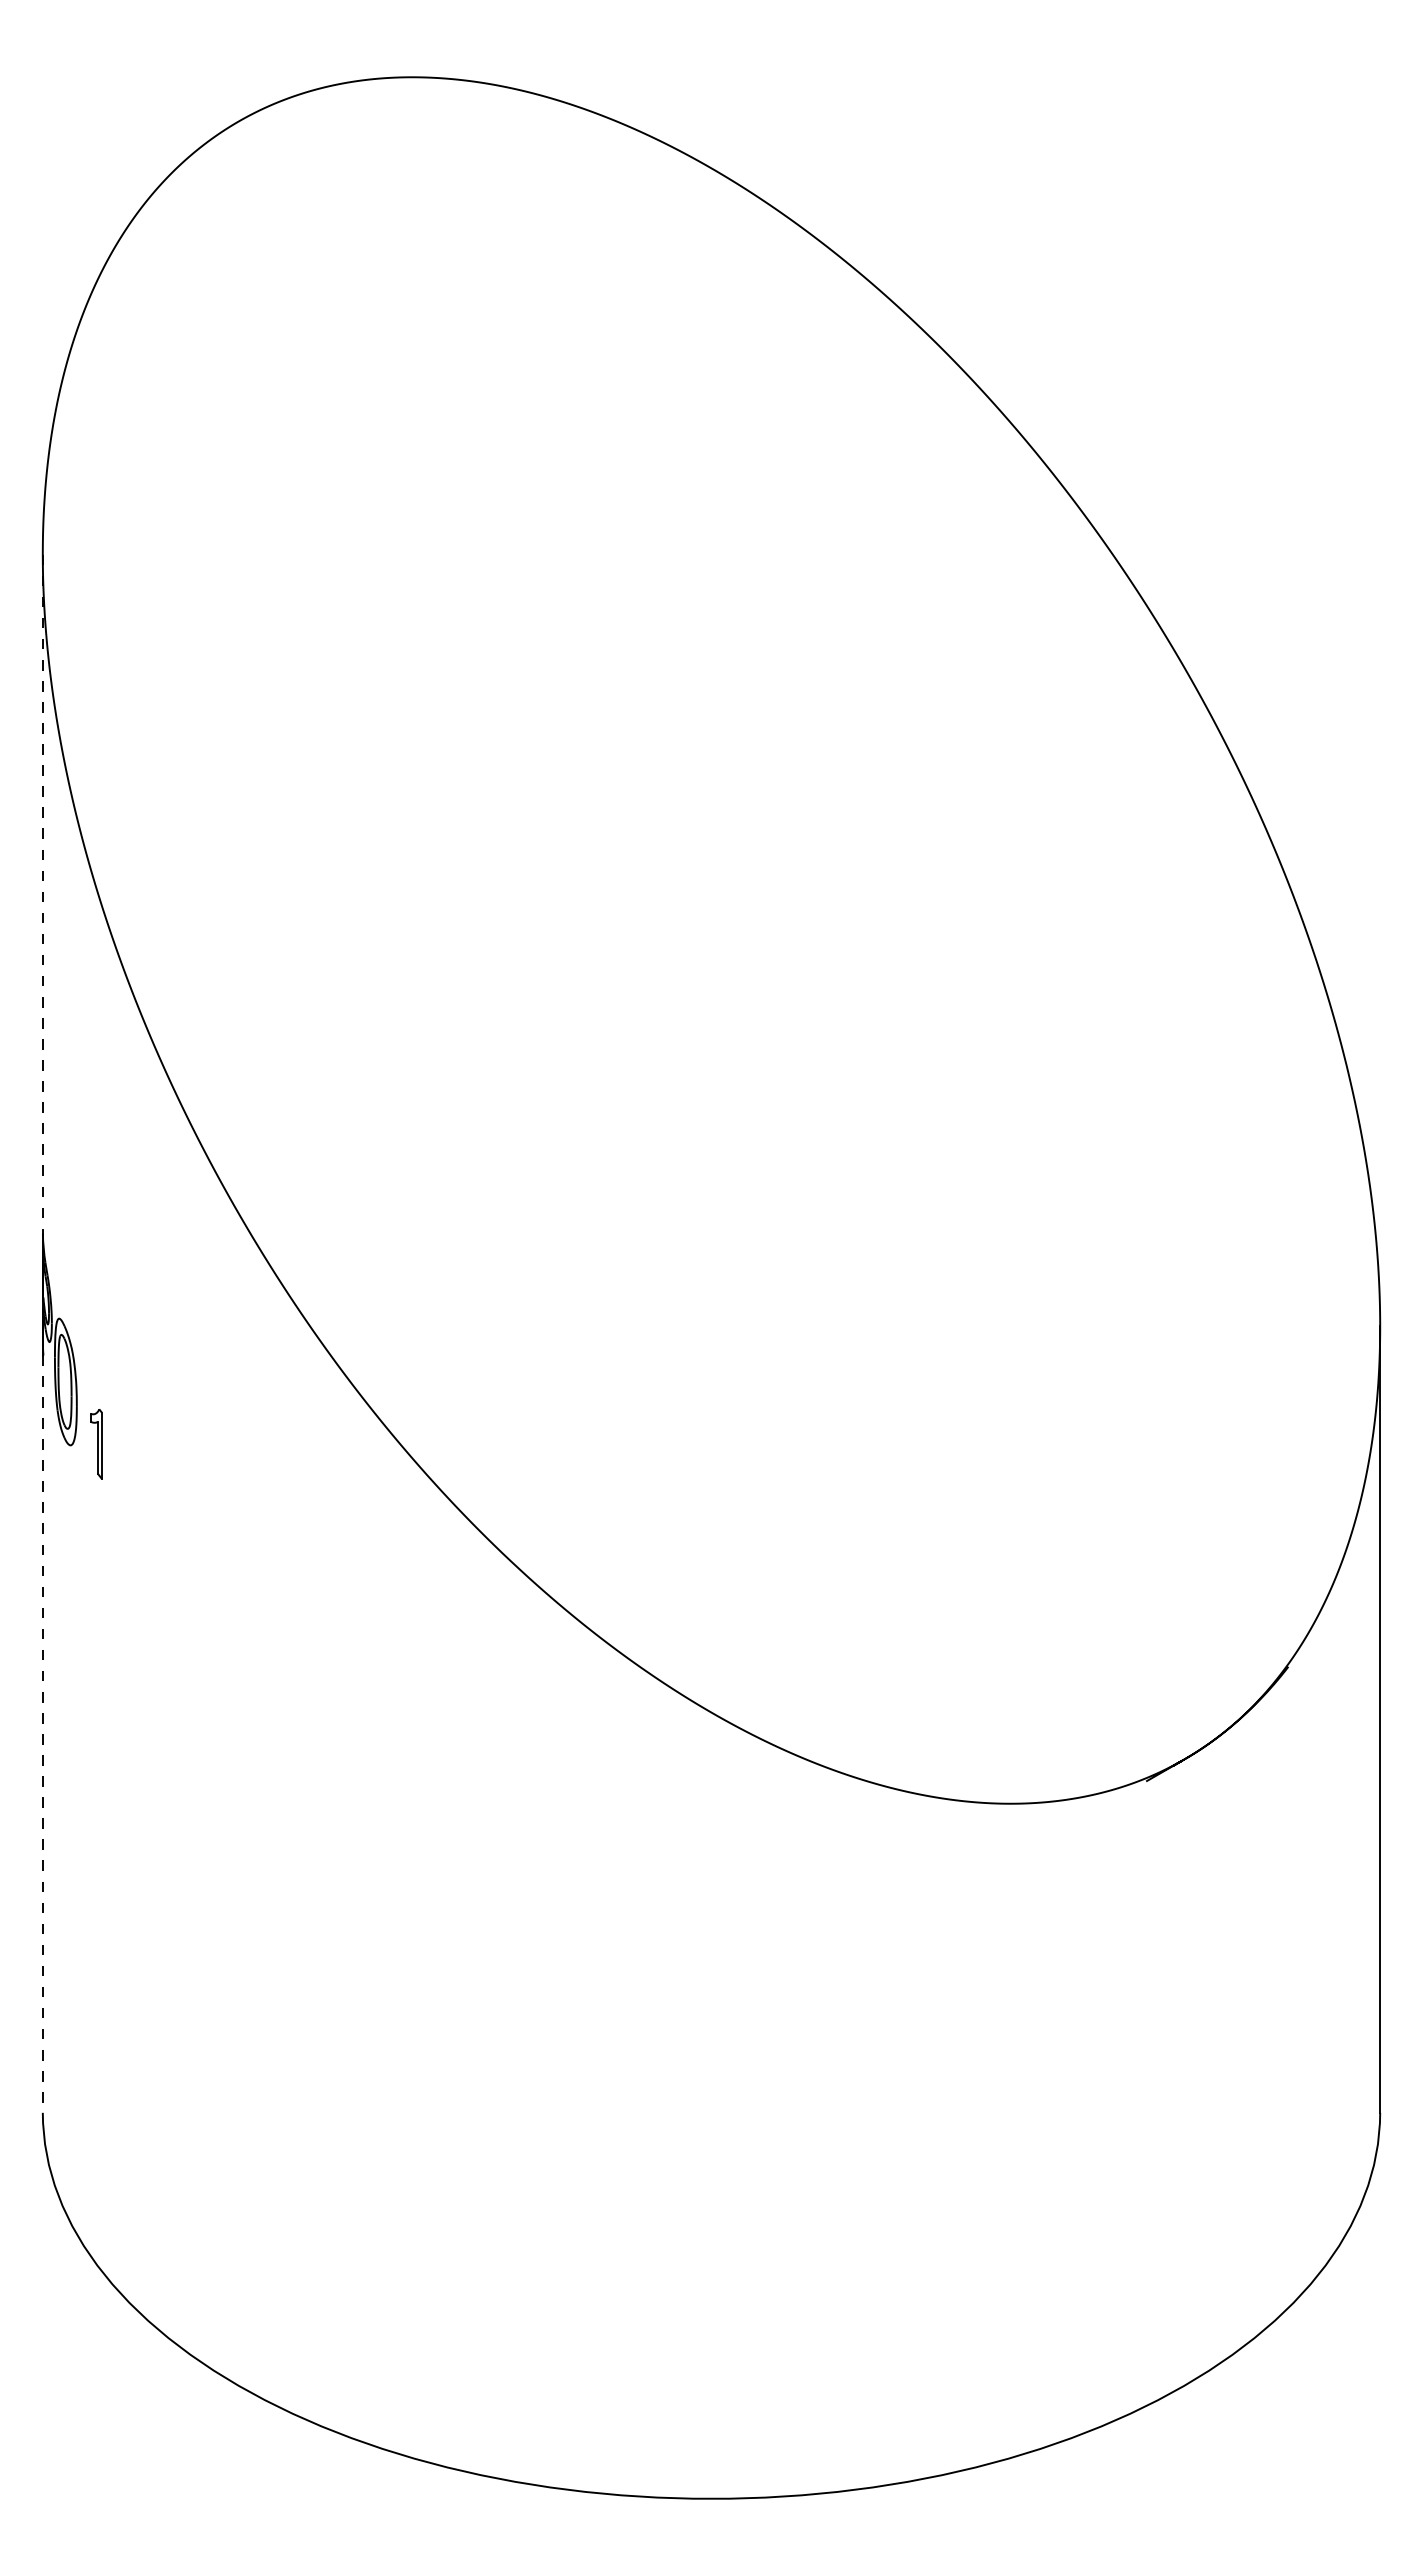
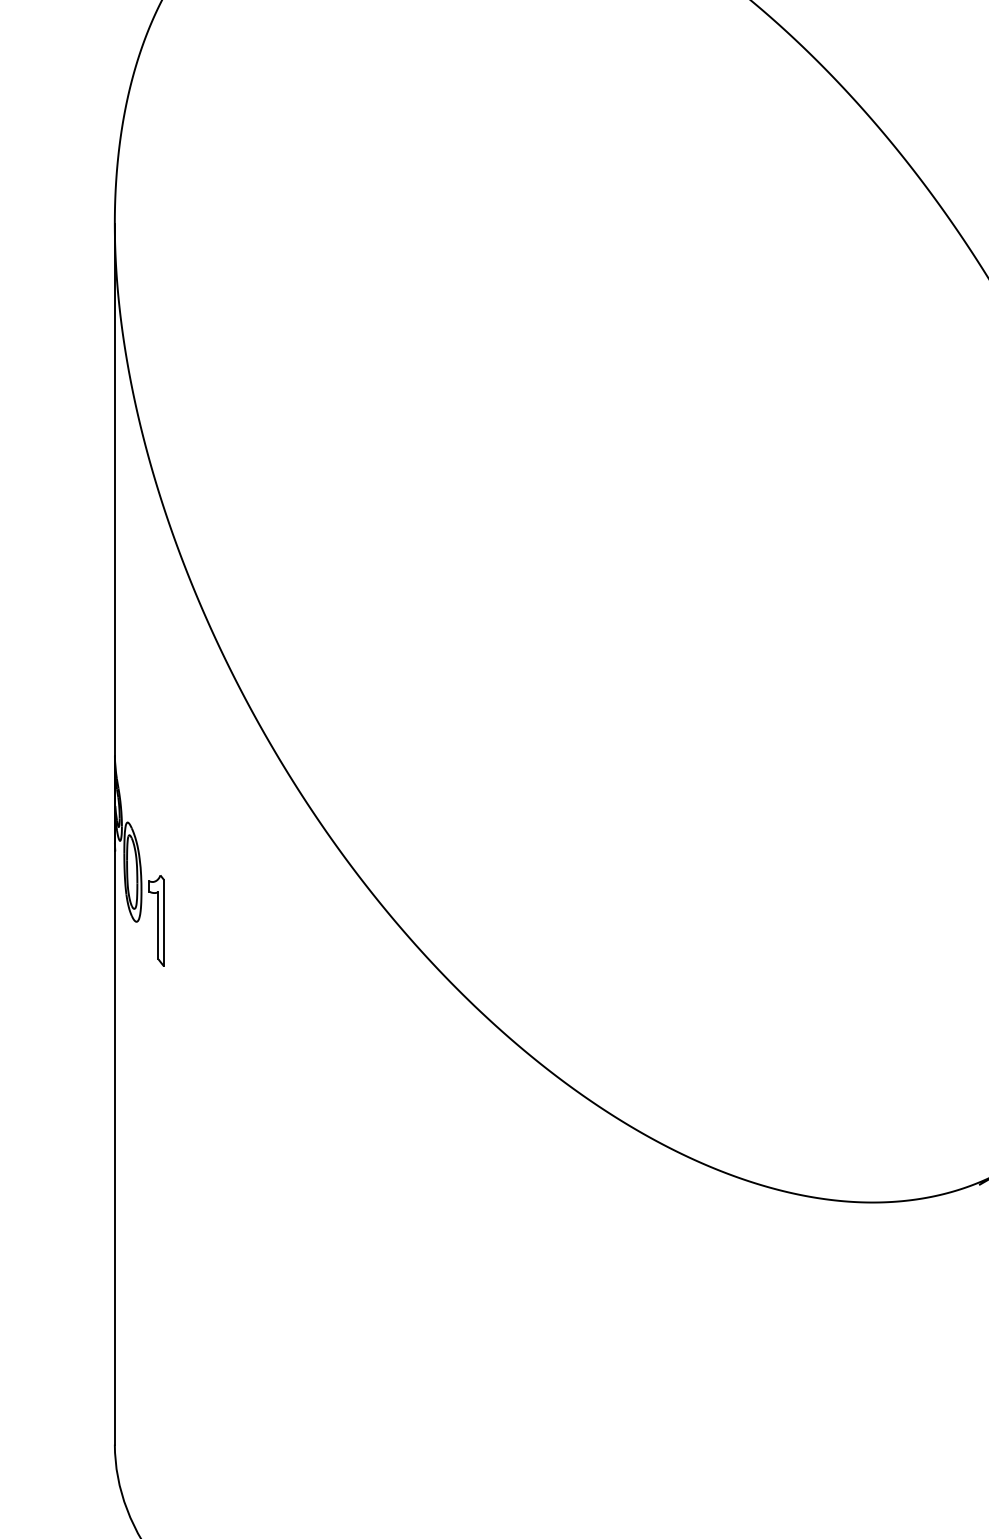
line: (42, 1334) -> (114, 834), dashed -> solid
part: (96, 1443) -> (156, 920), size x1.67

